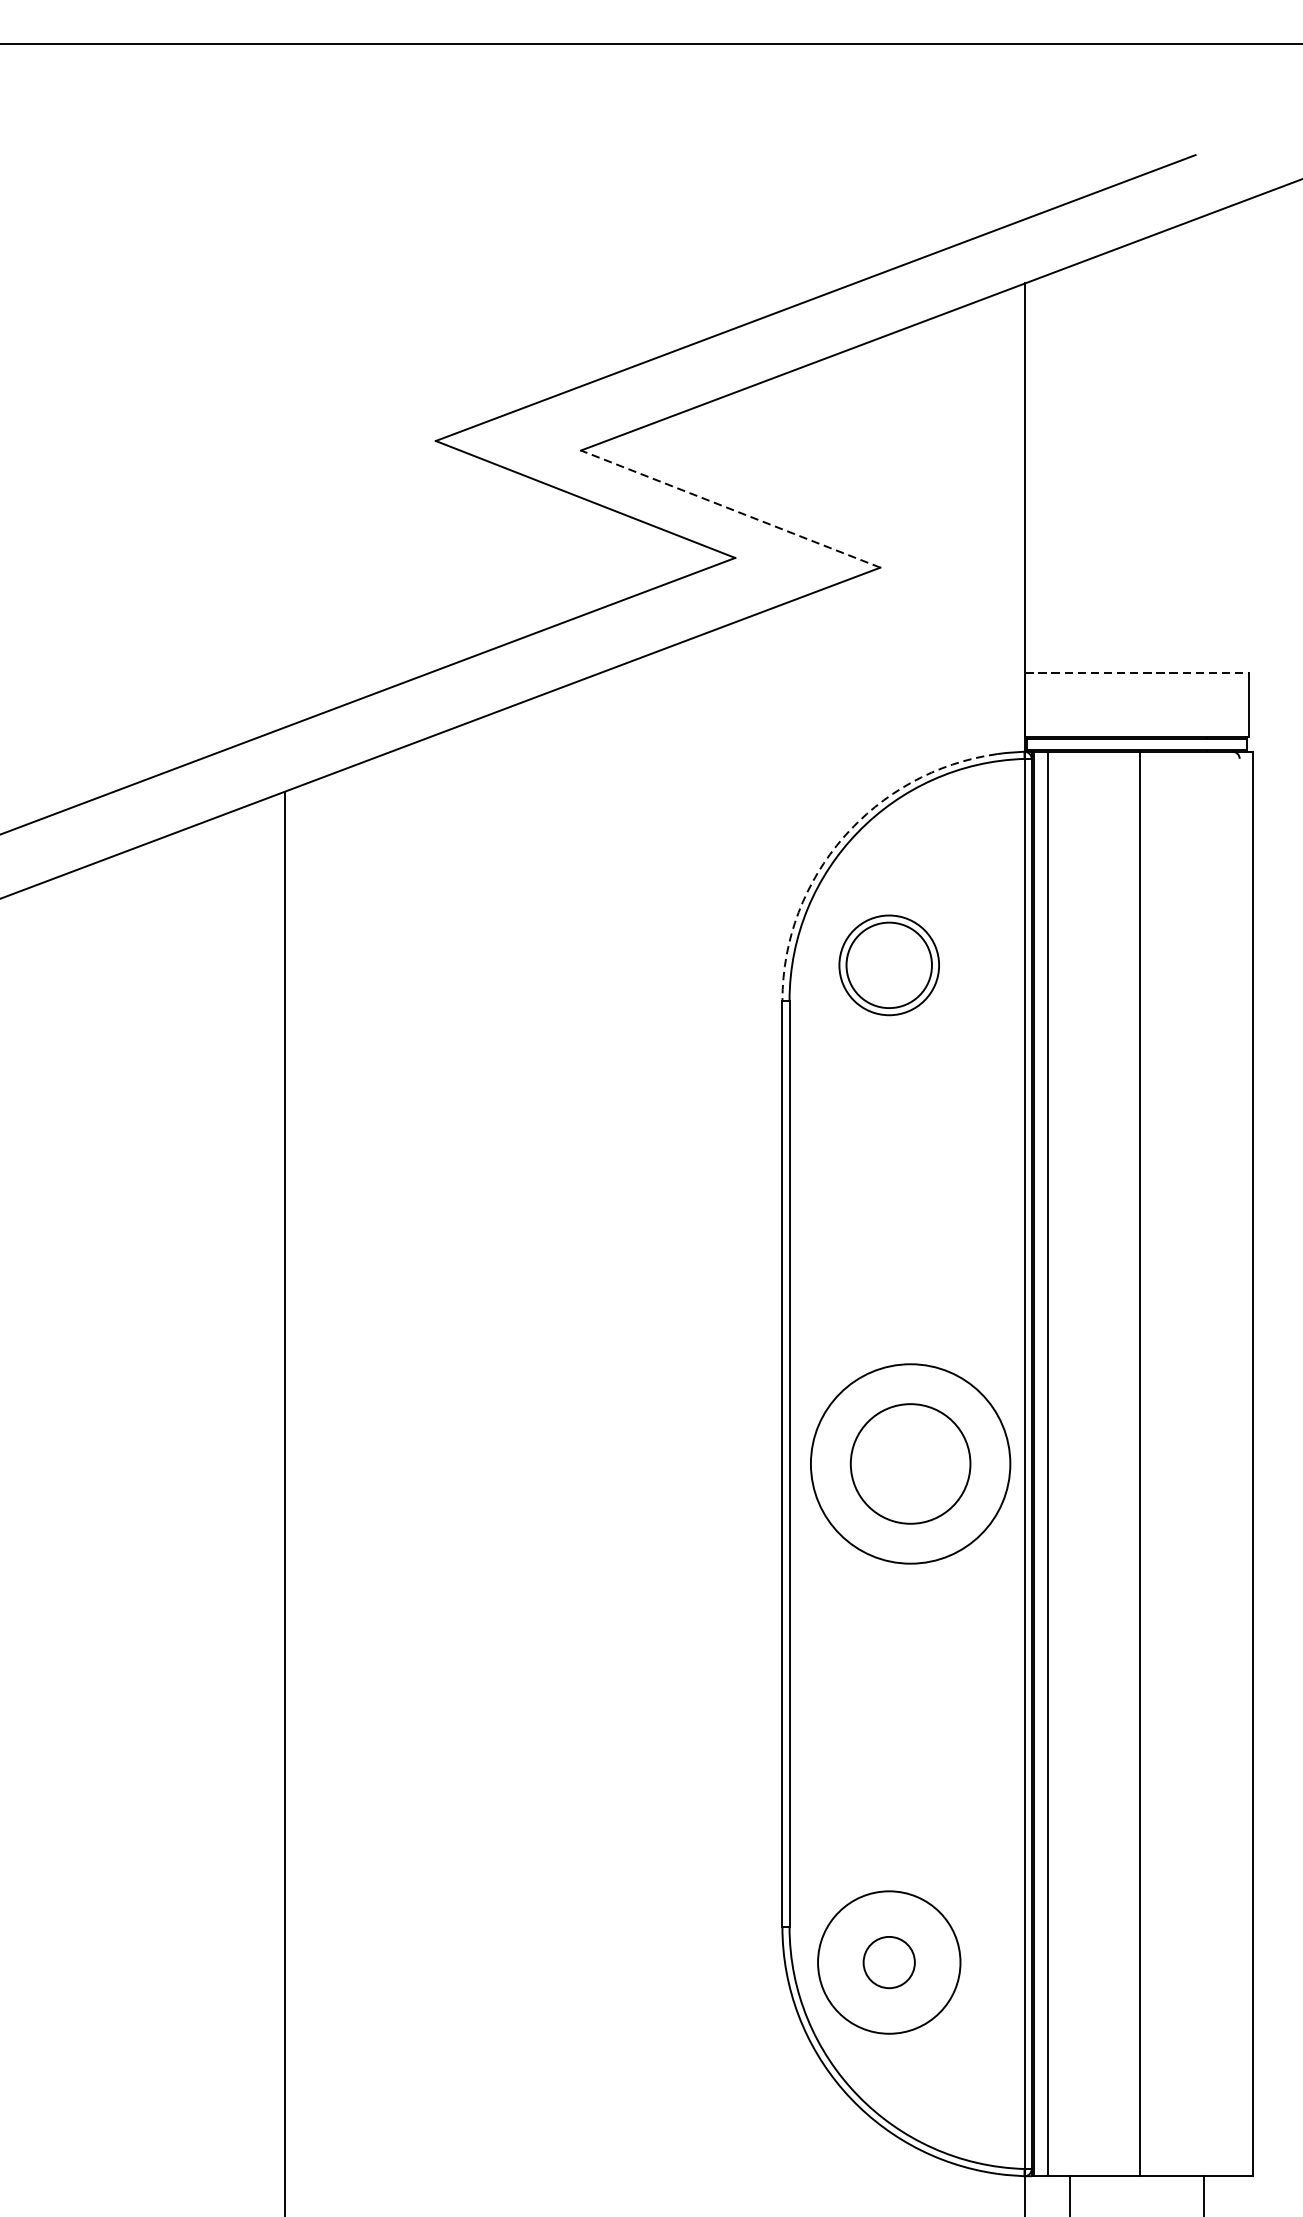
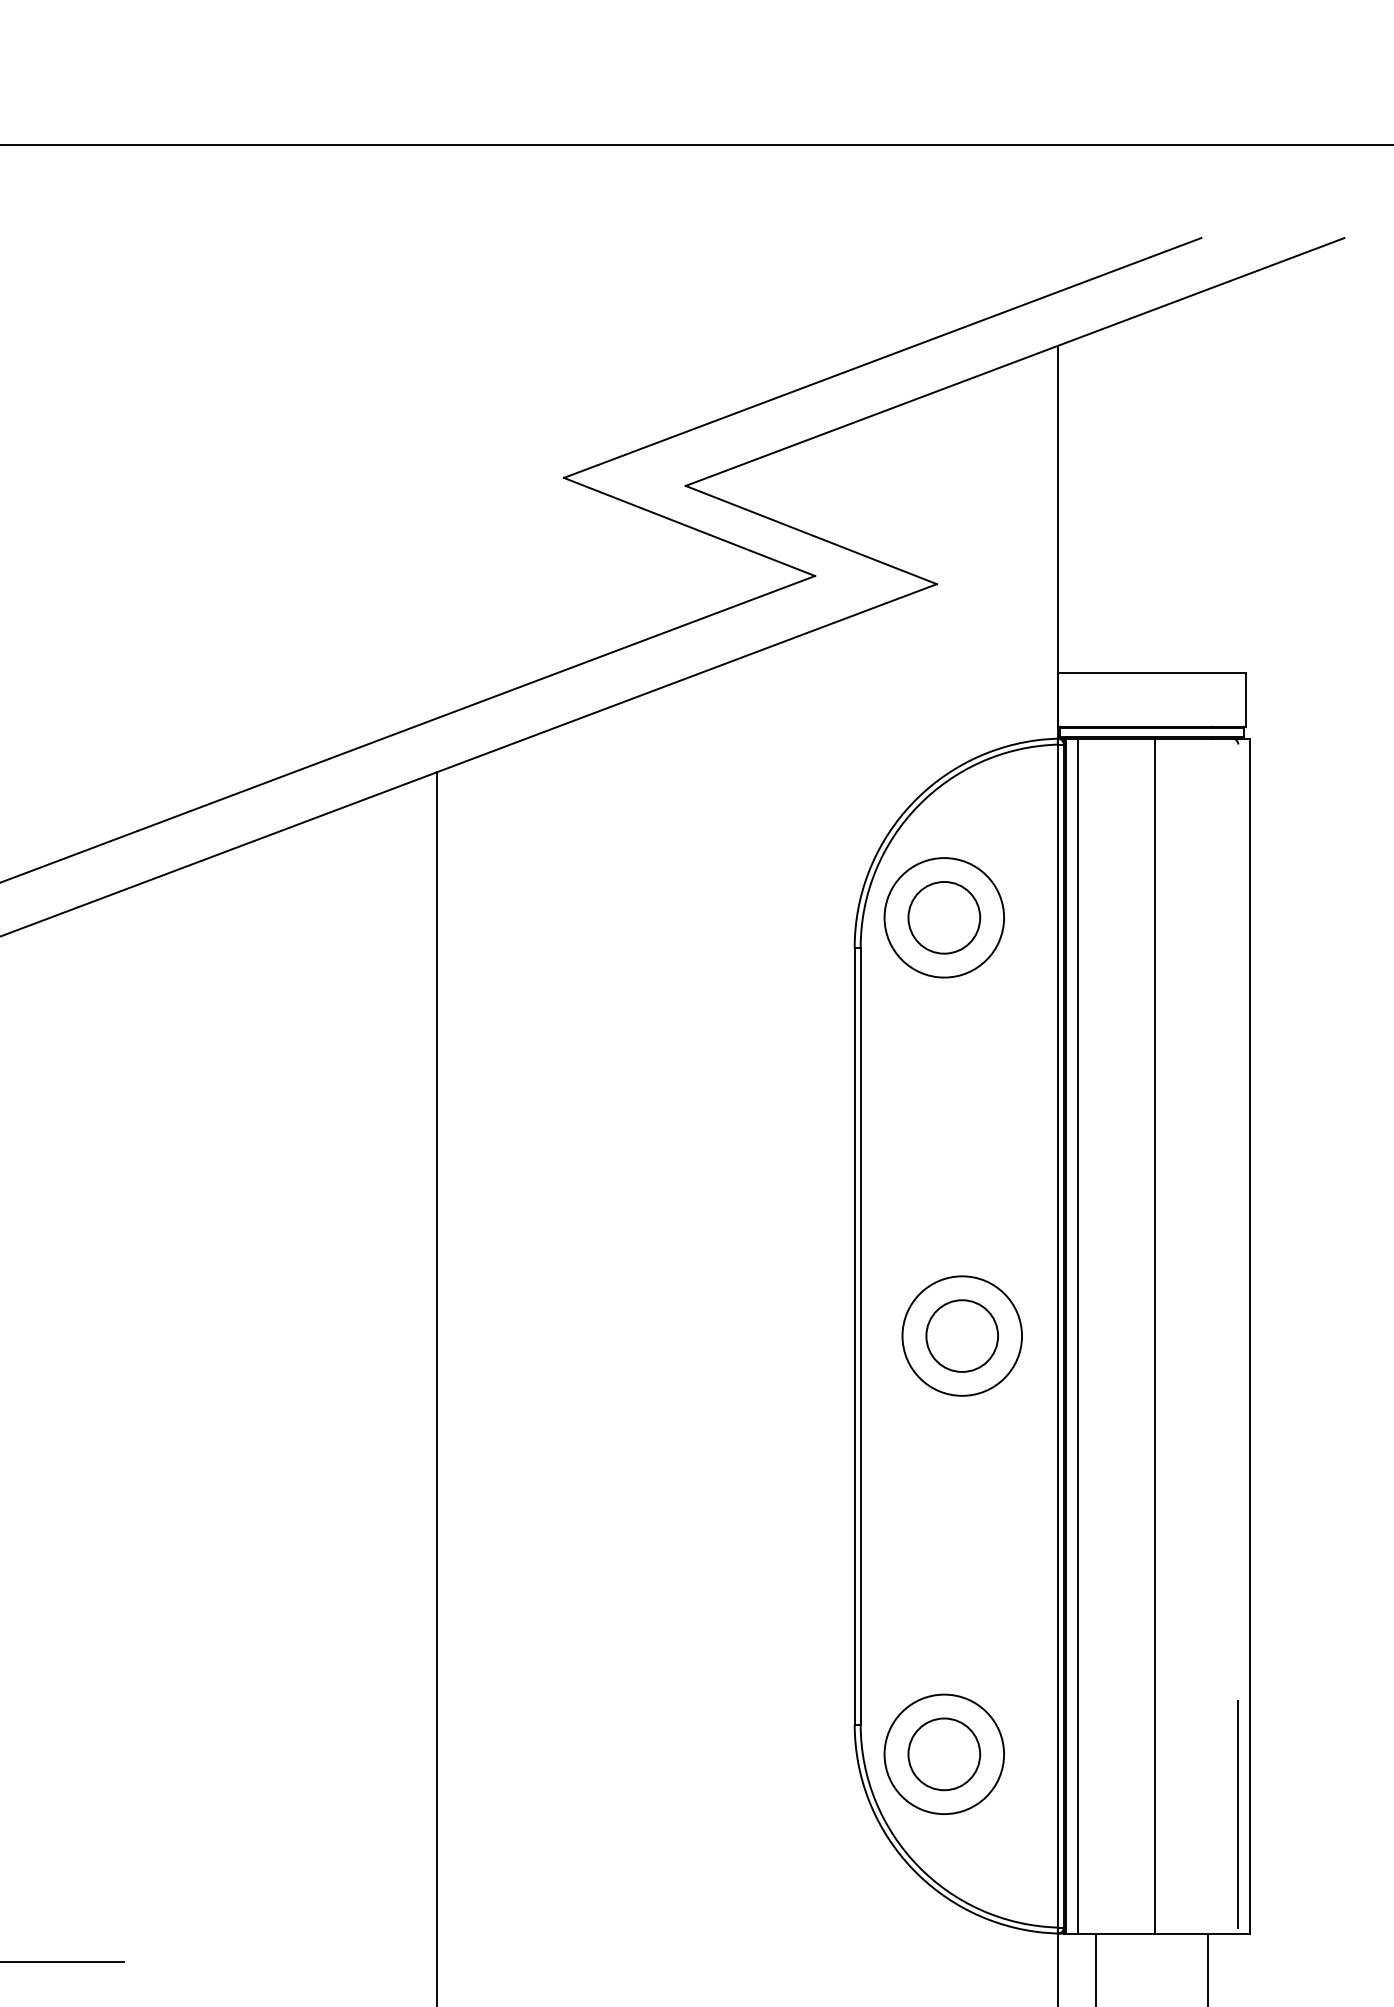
line: (730, 509) -> (811, 535), dashed -> solid
line: (1137, 672) -> (1152, 672), dashed -> solid
arc: (844, 837) -> (906, 810), dashed -> solid
circle: (889, 964) -> (944, 917), size x1.43
circle: (910, 1463) -> (962, 1335), size x0.71
circle: (910, 1463) -> (962, 1335), size x0.71
circle: (889, 1962) -> (944, 1754), size x1.67
line: (1239, 2033) -> (1238, 1813), added

